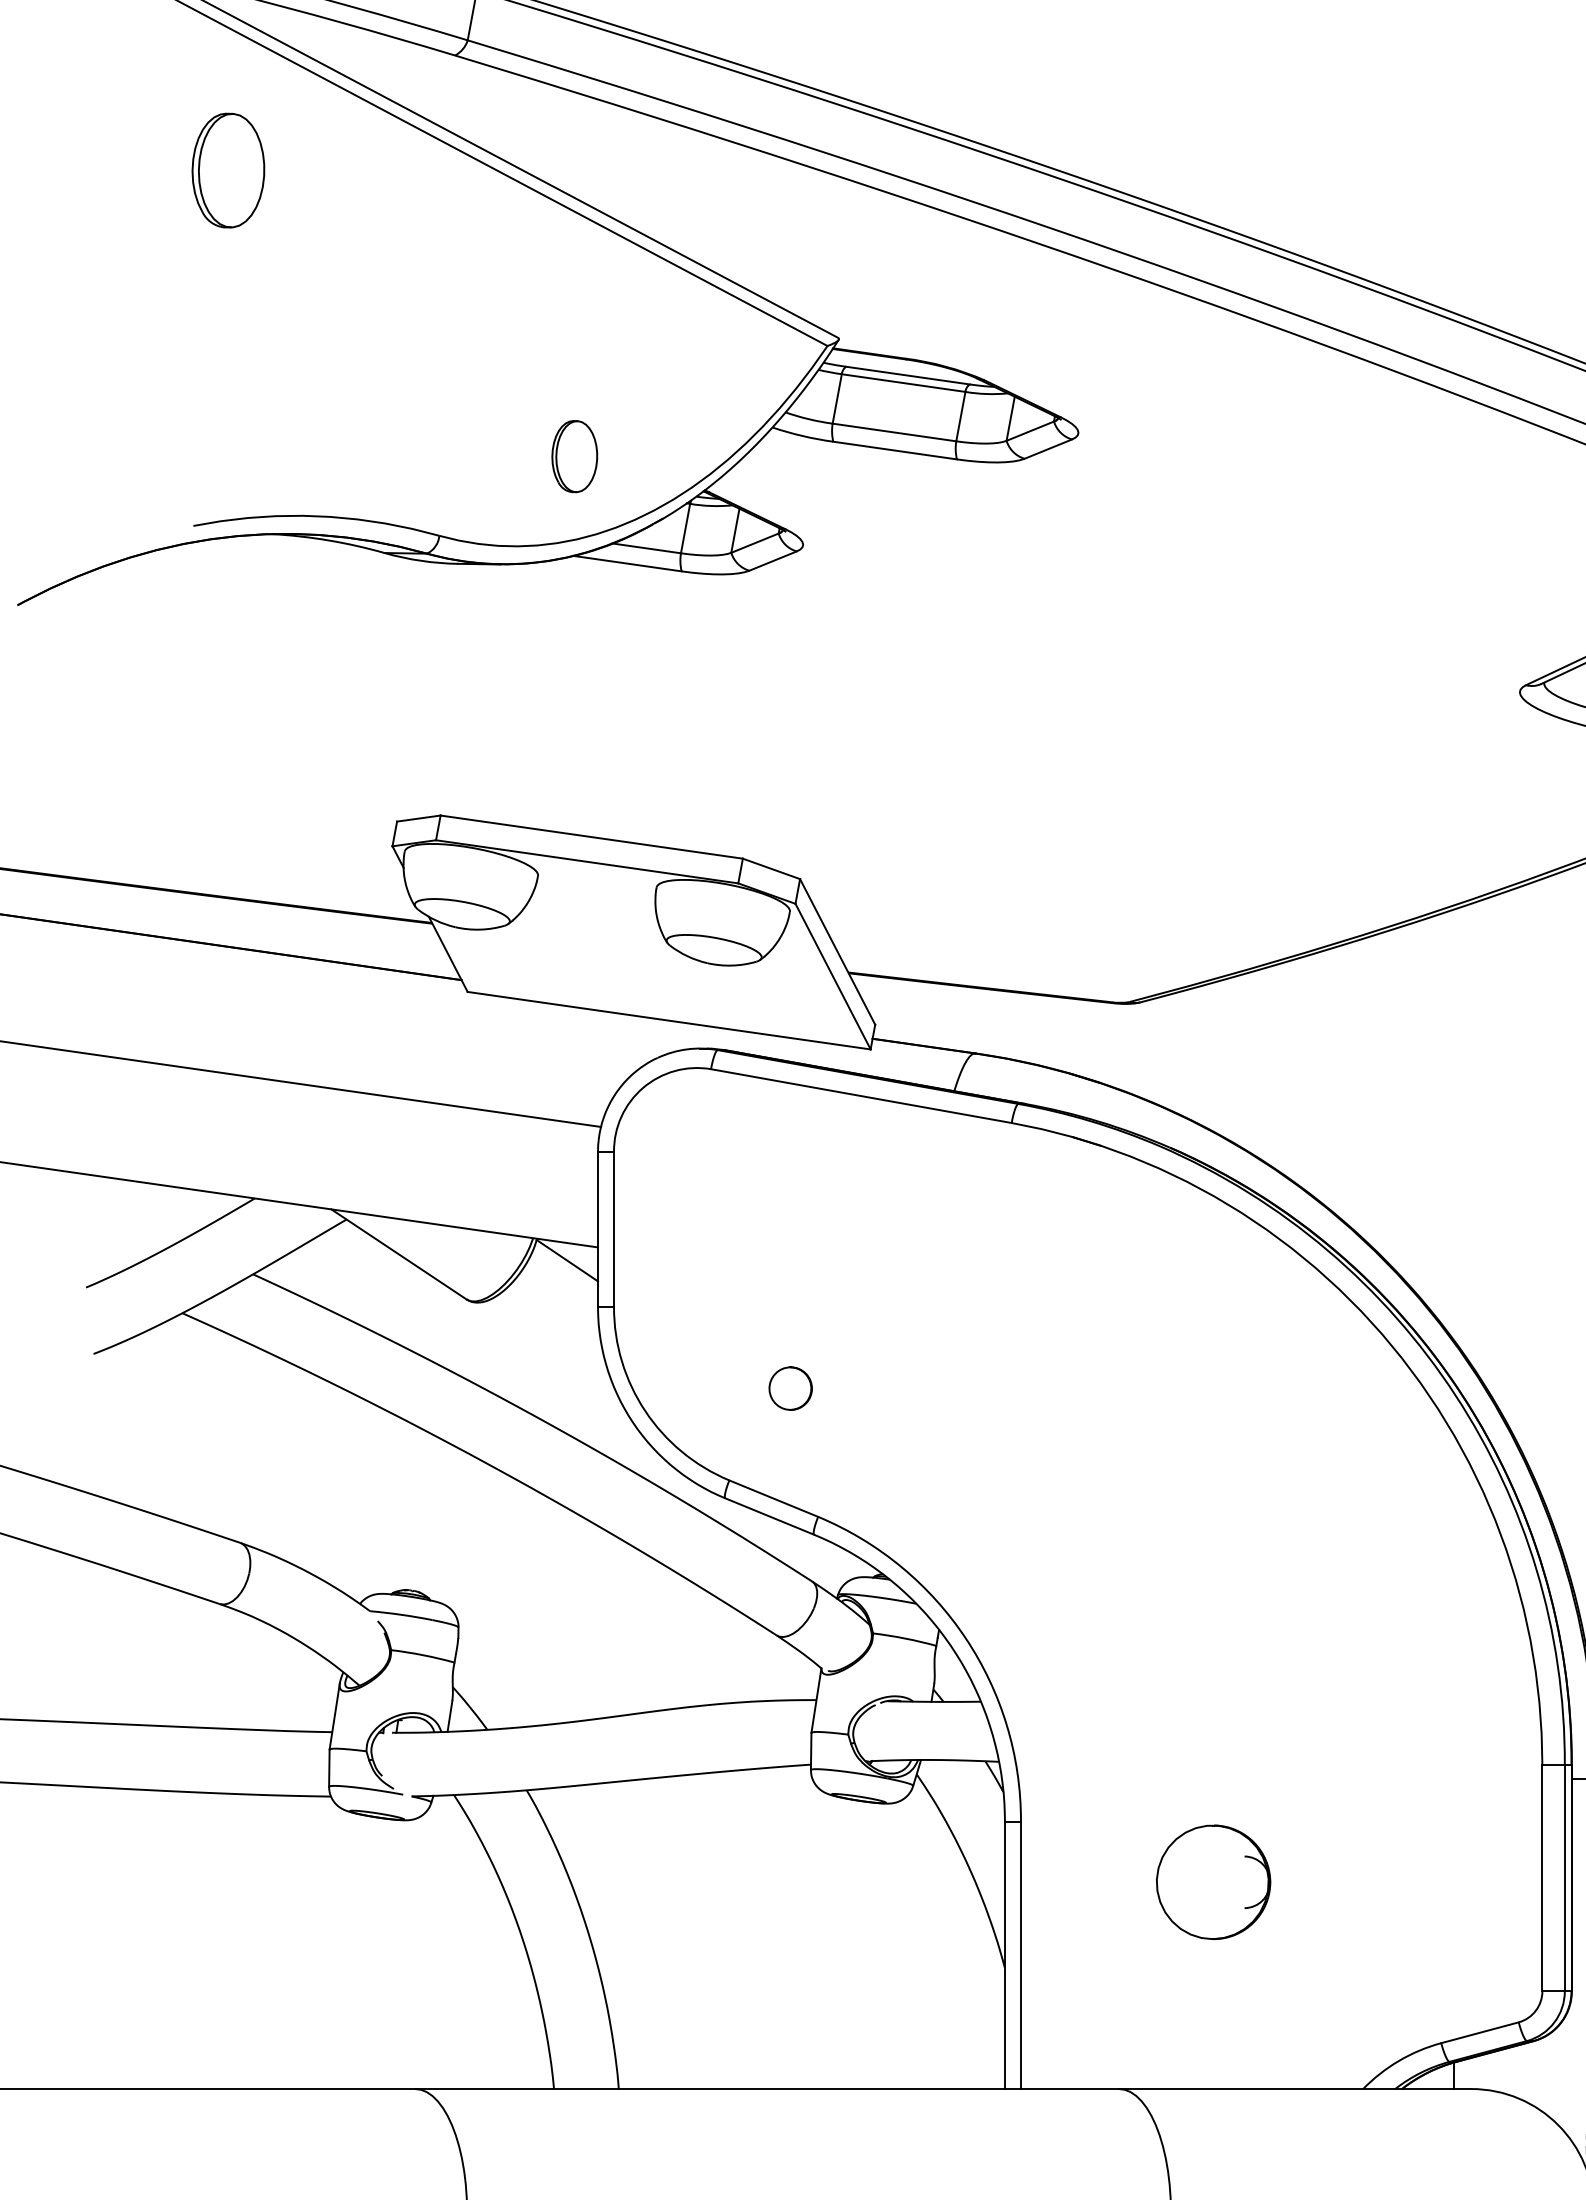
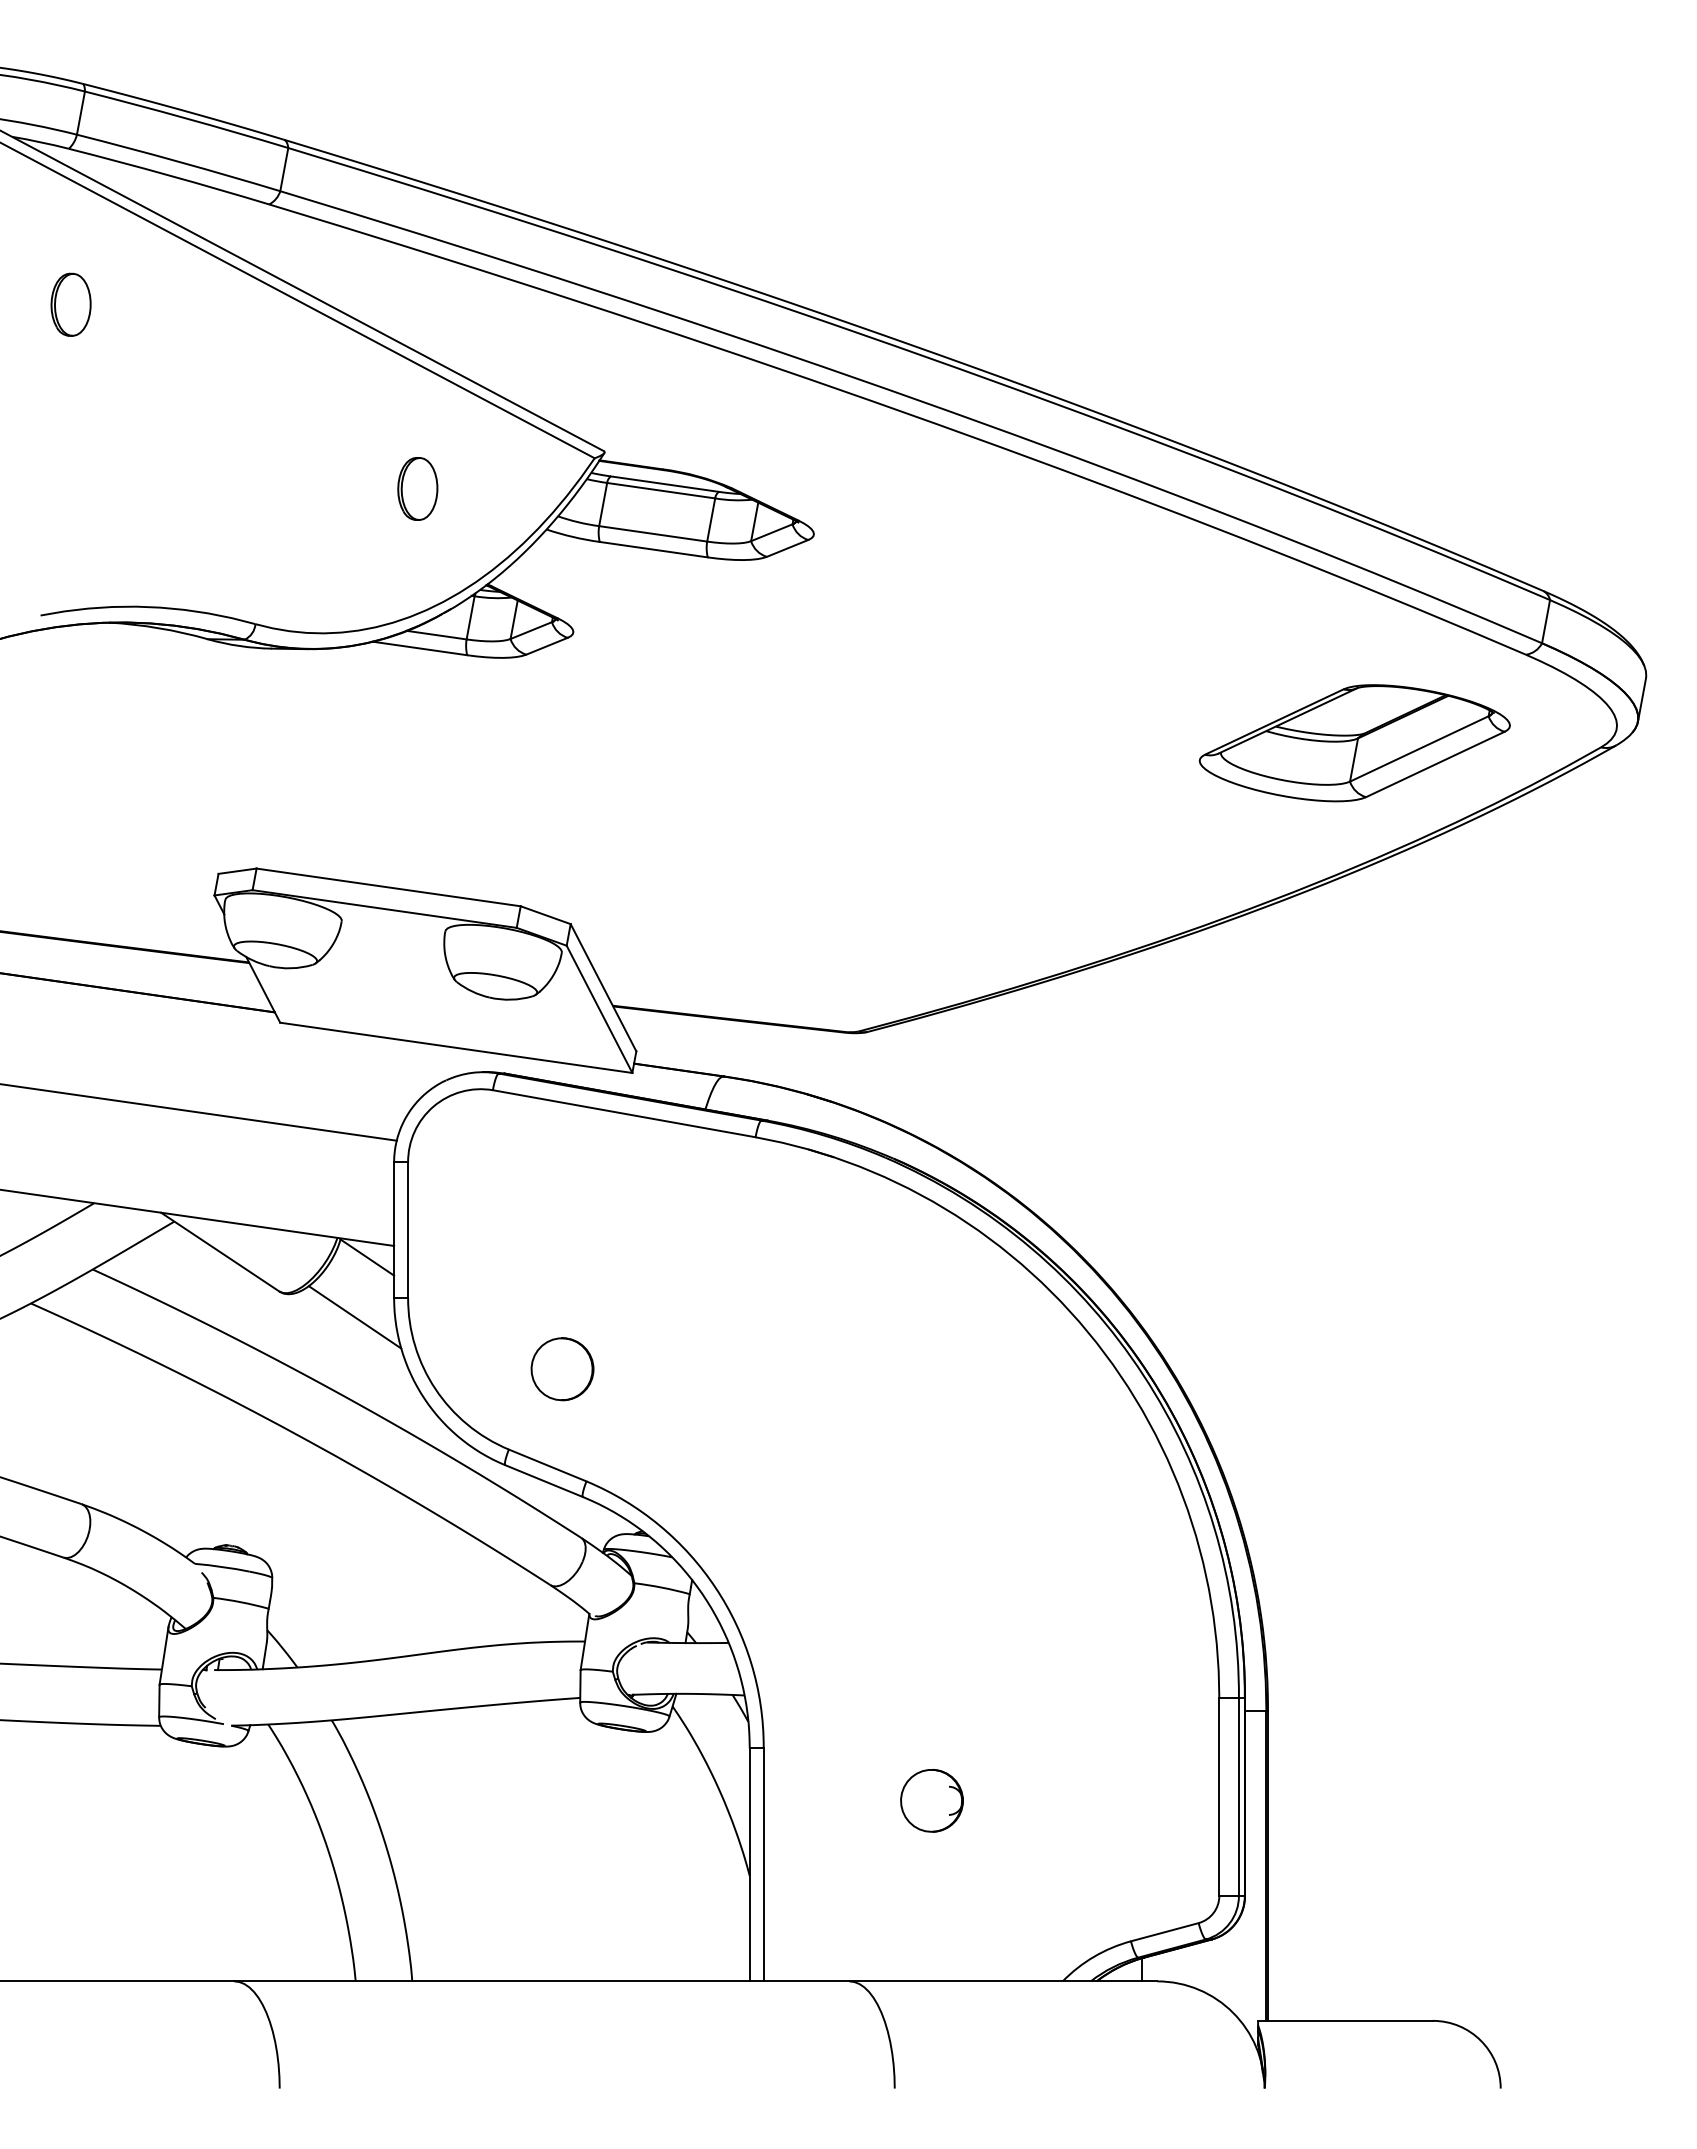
part: (227, 170) -> (70, 304), size x0.62
part: (574, 456) -> (417, 488), moved
line: (552, 1329) -> (354, 1317), added
part: (790, 1388) -> (562, 1369), size x1.67
part: (1212, 1882) -> (931, 1800), size x0.62

